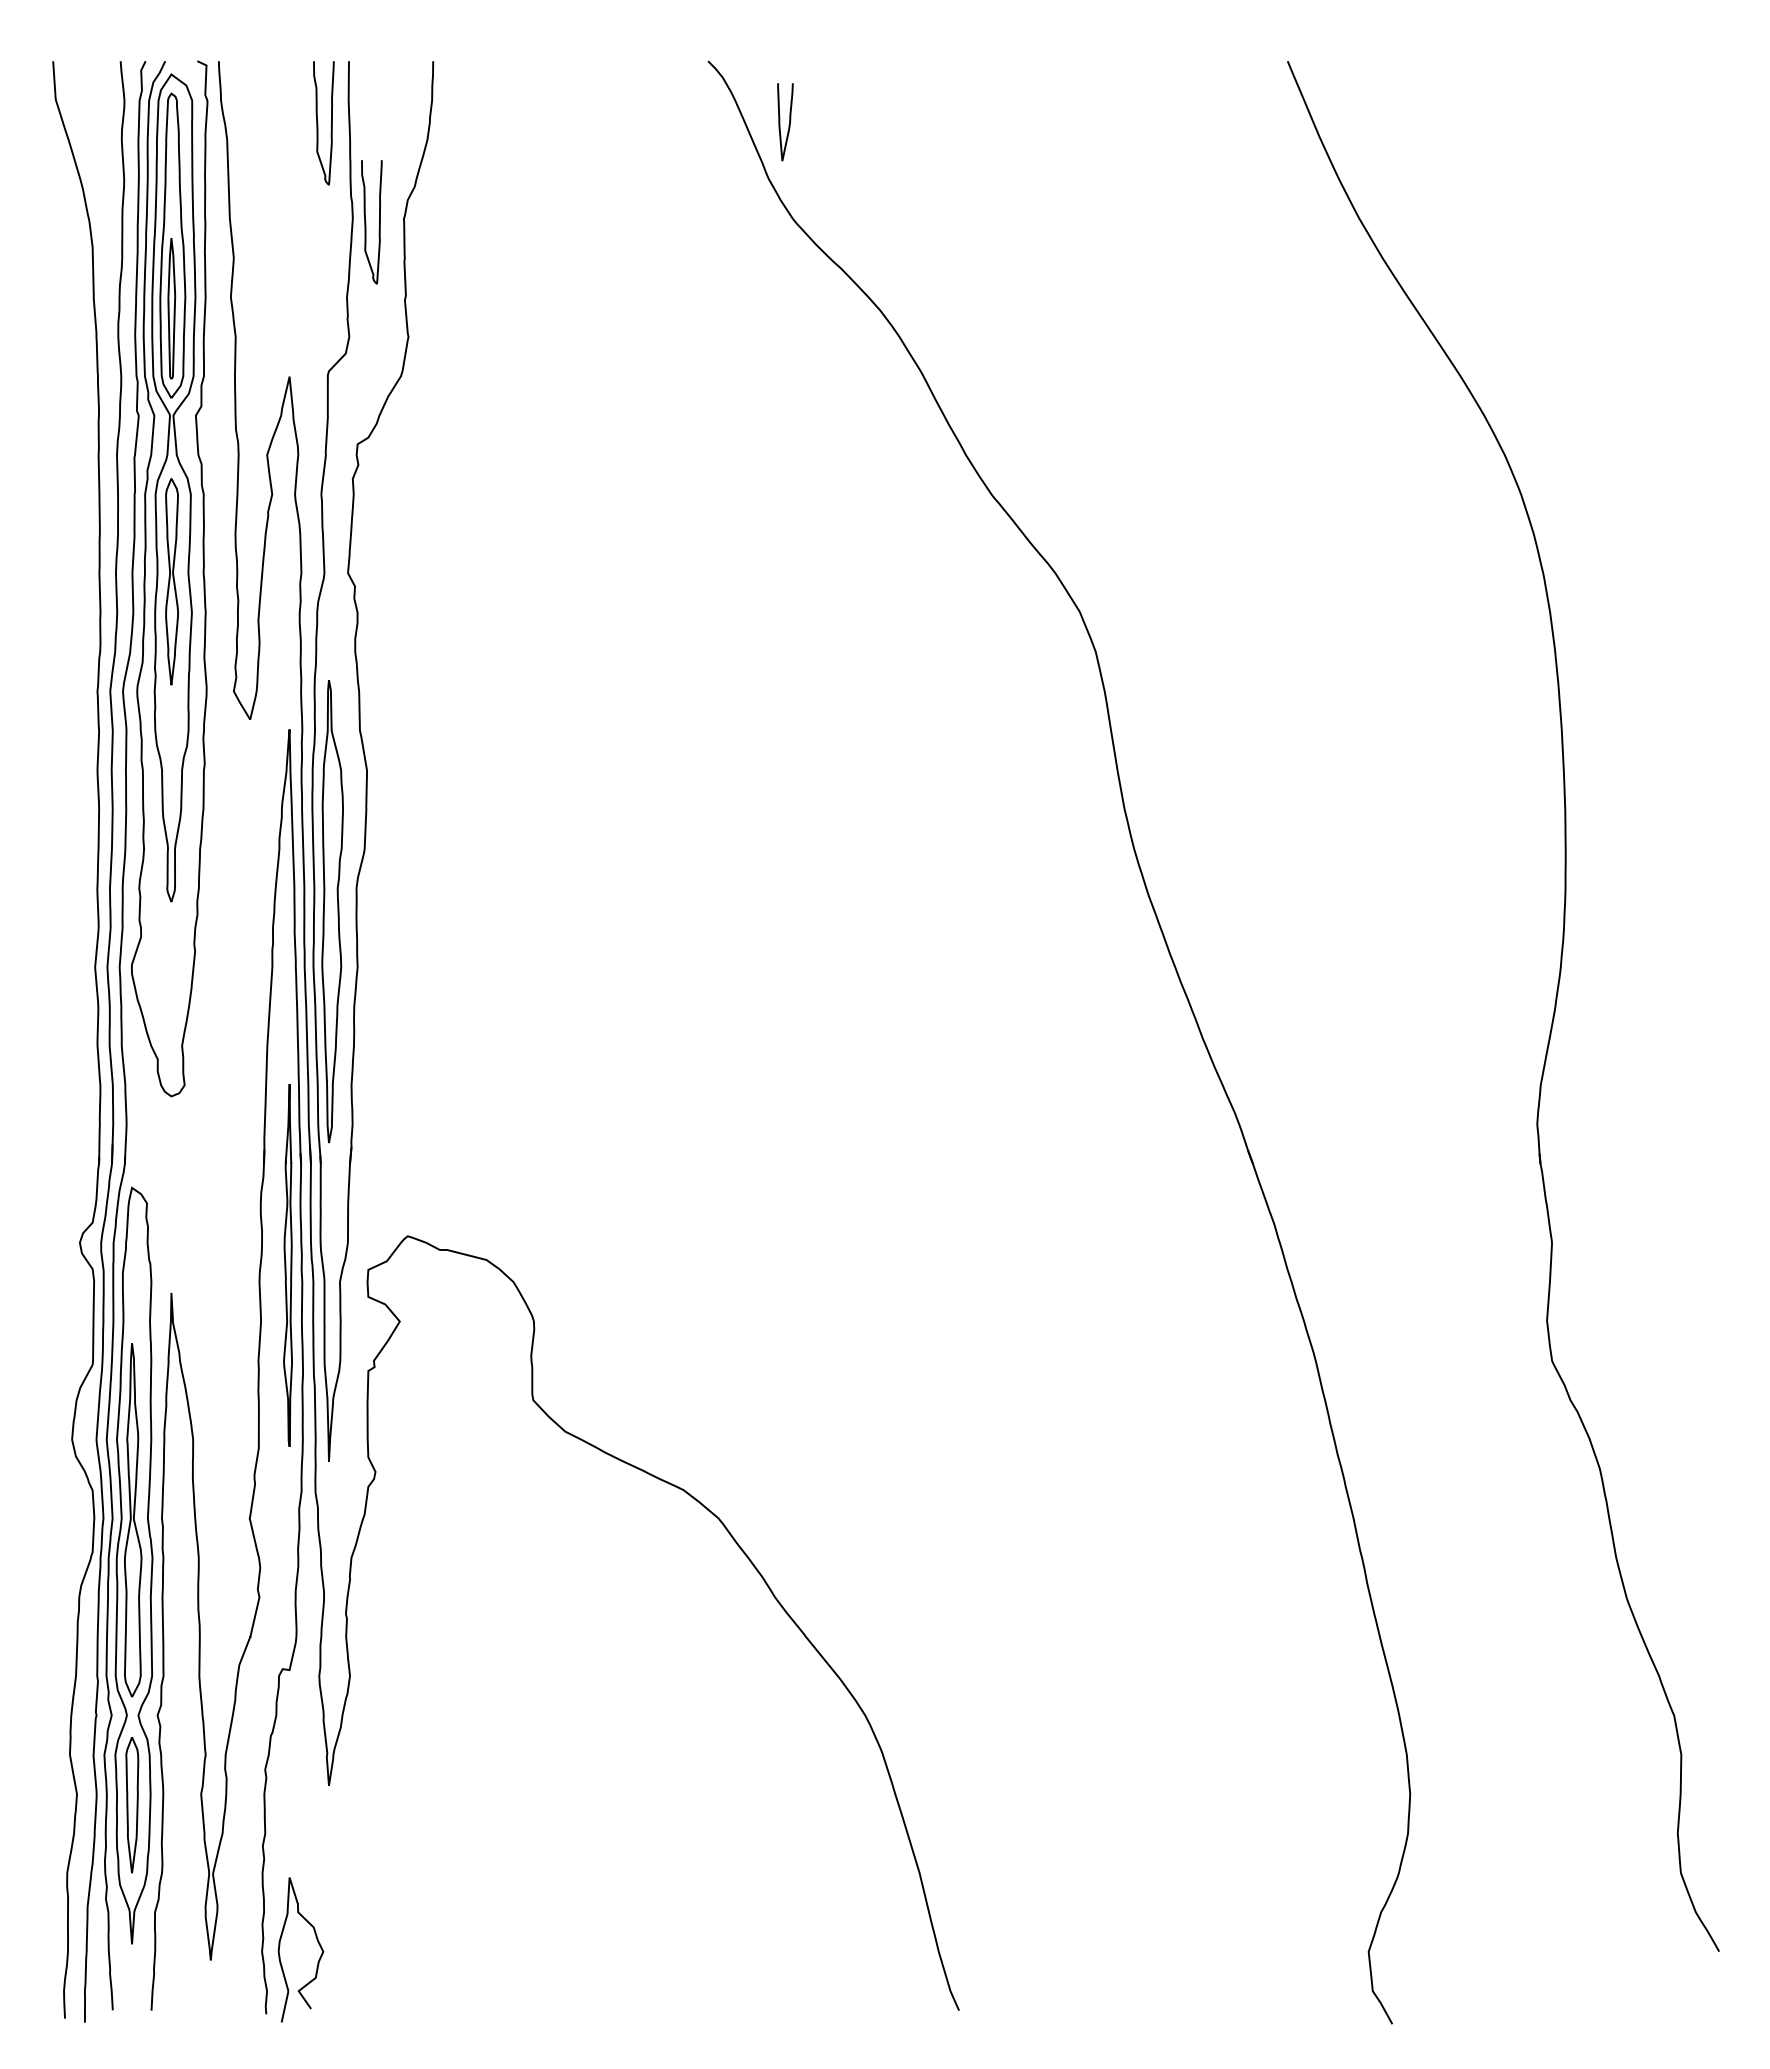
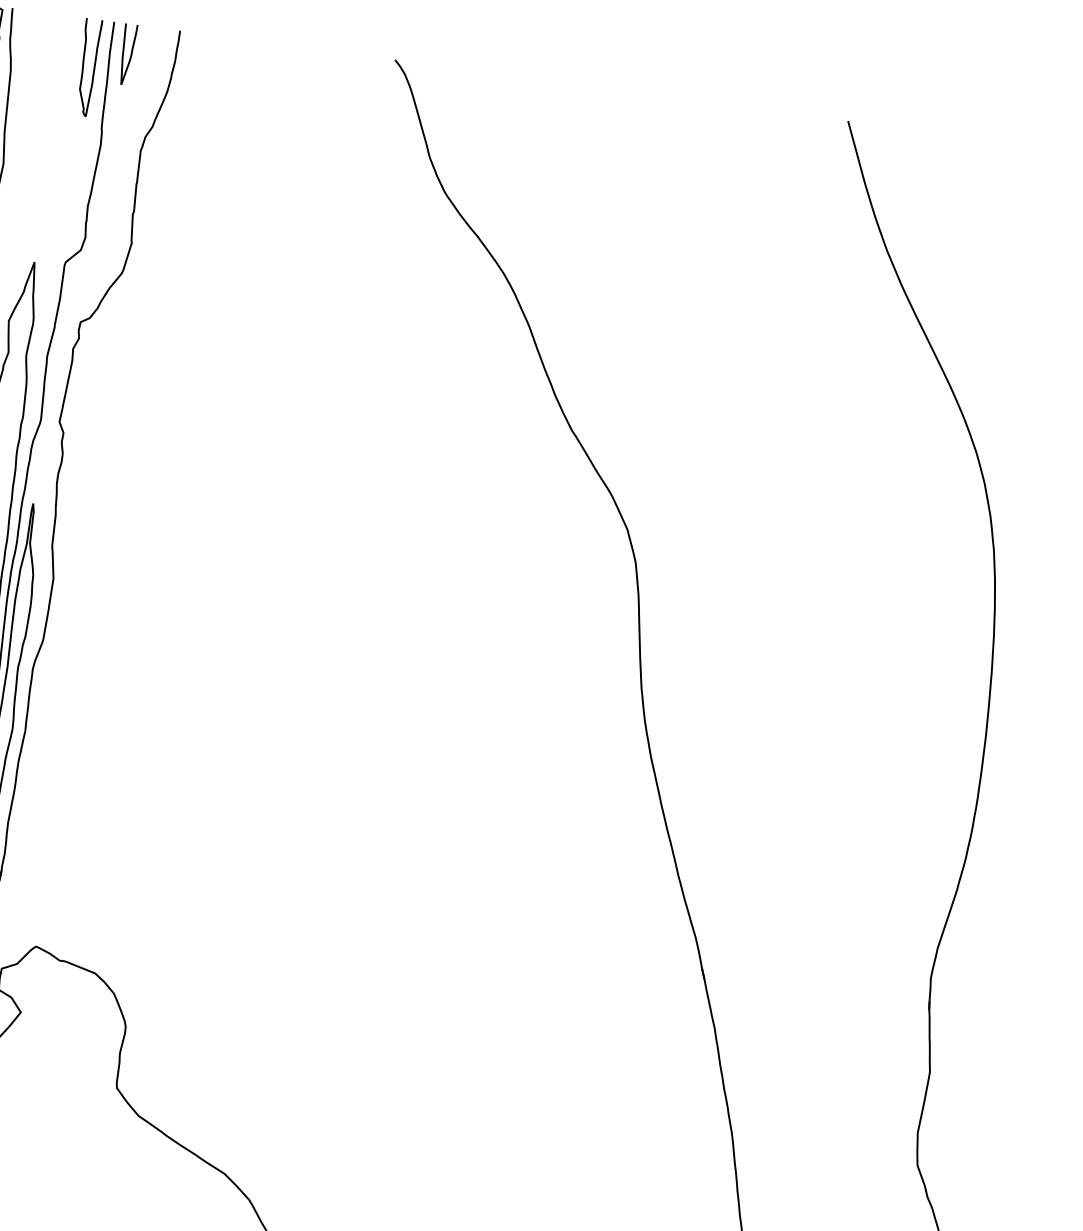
curve: (788, 124) -> (129, 56), moved
curve: (366, 222) -> (111, 149), removed

